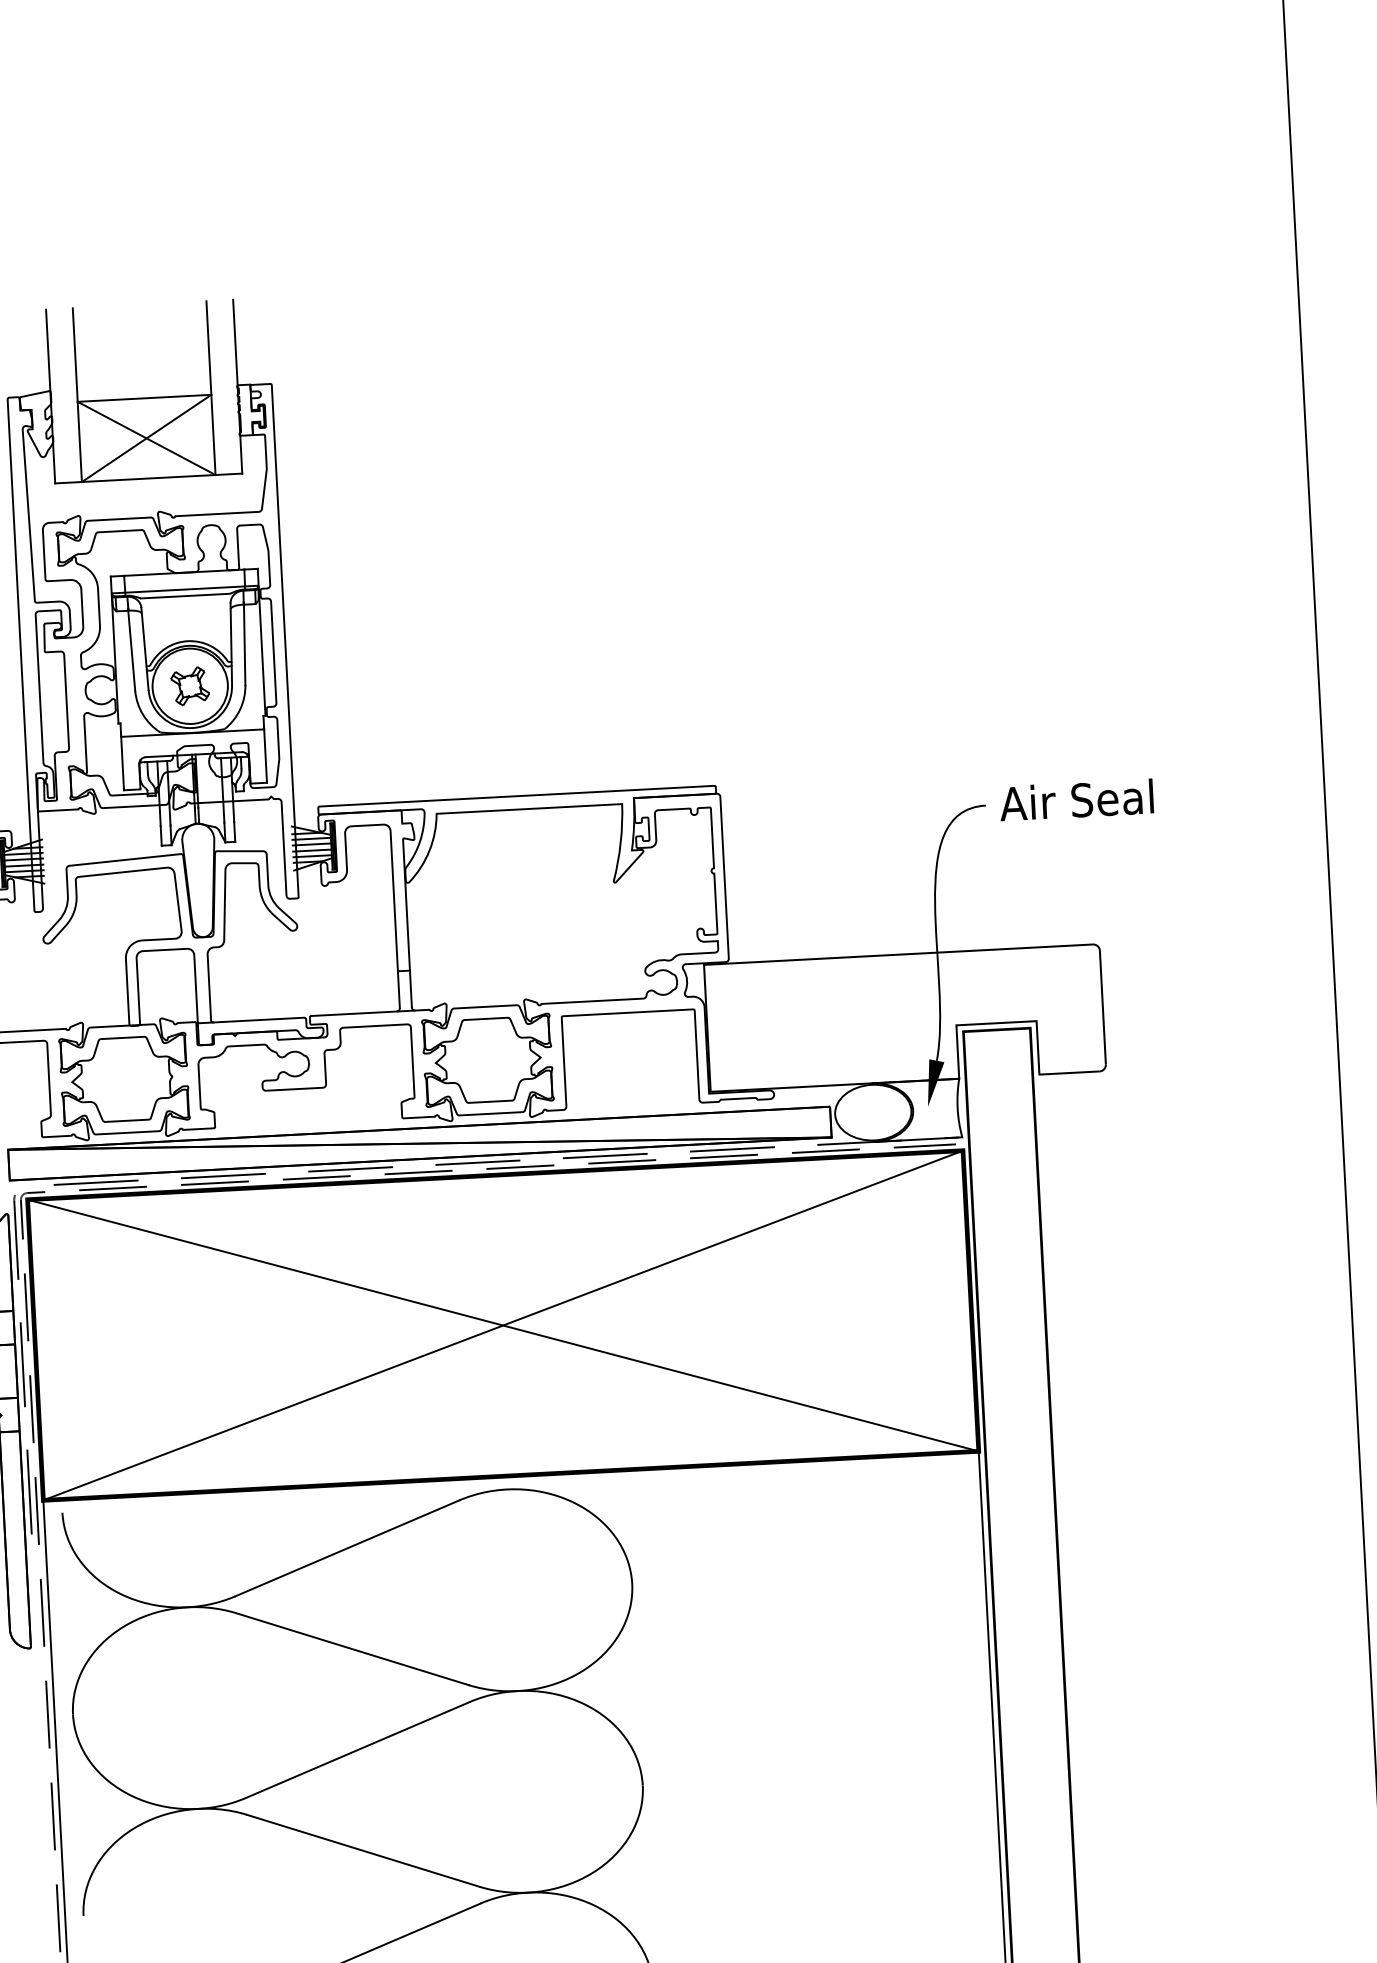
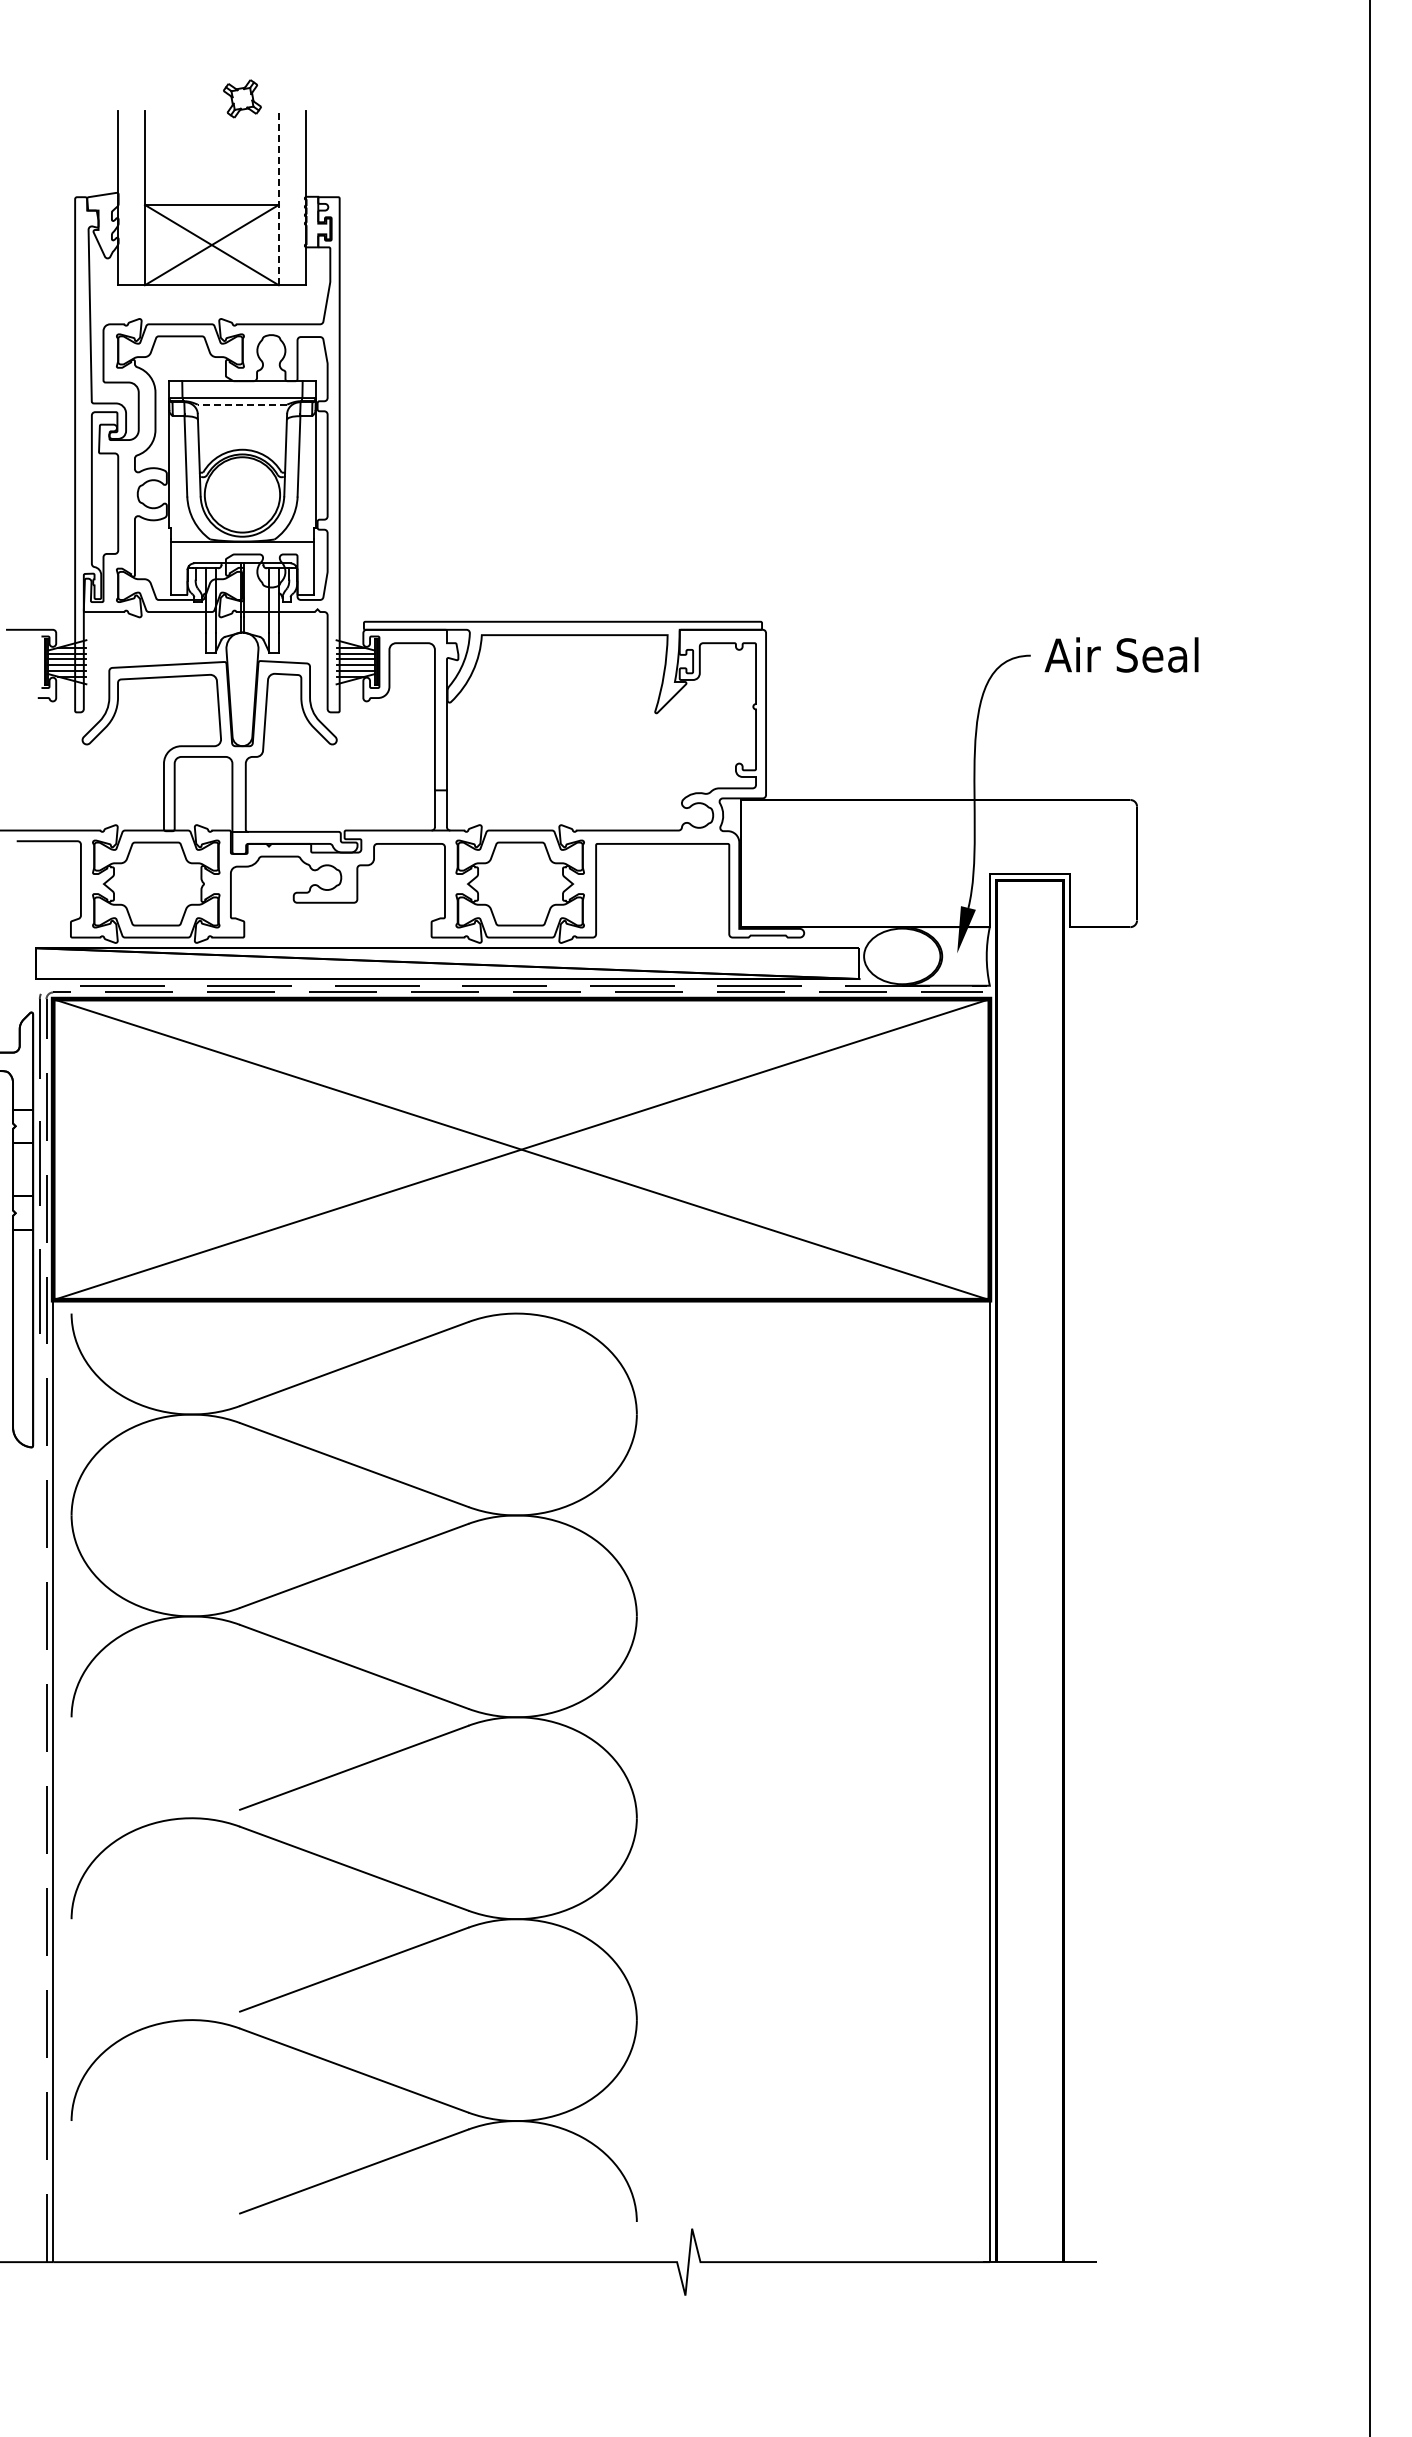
line: (210, 388) -> (278, 198), solid -> dashed
line: (185, 595) -> (242, 404), solid -> dashed
part: (190, 685) -> (242, 98), moved

